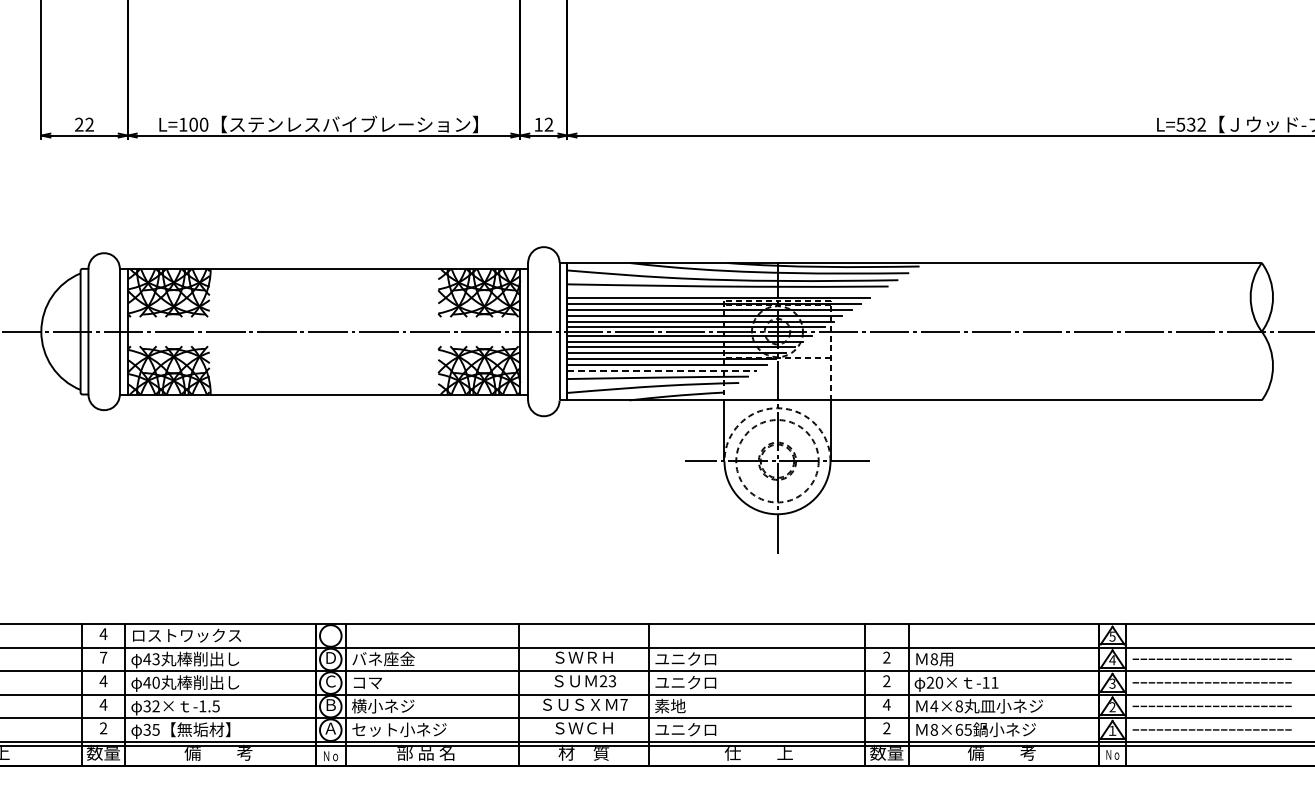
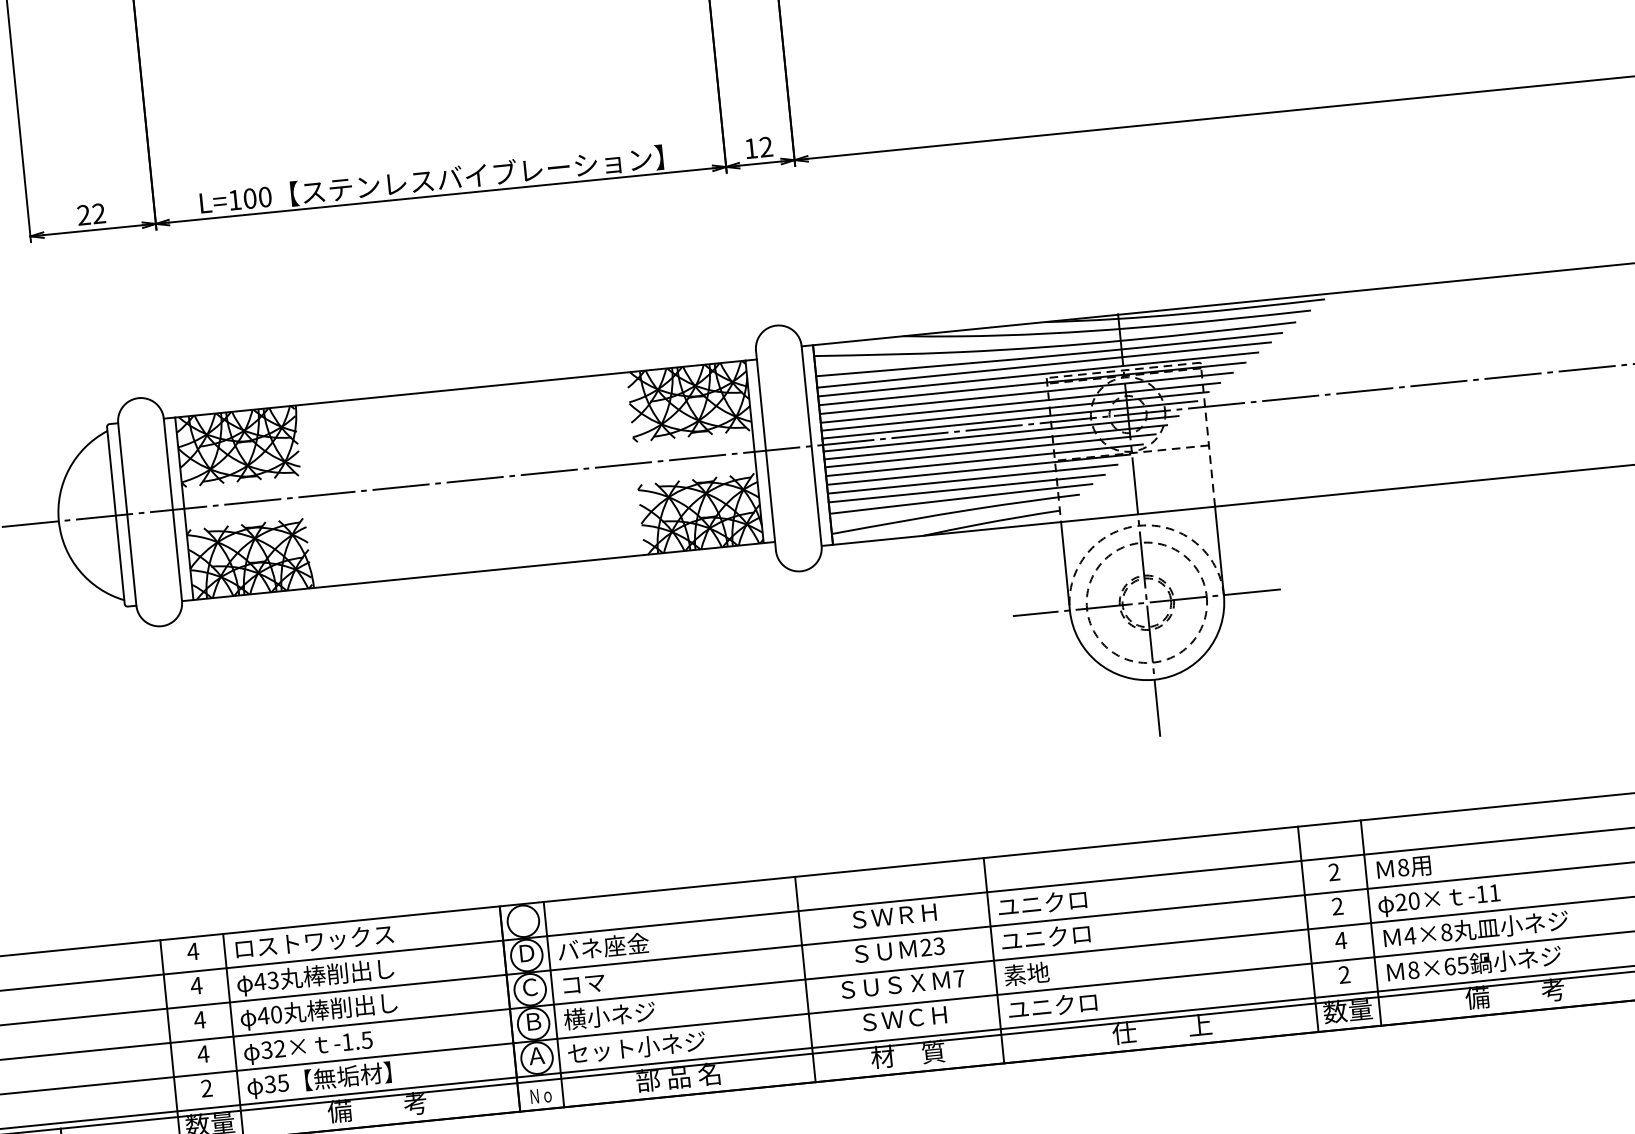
line: (723, 292) -> (1044, 365), added
line: (662, 371) -> (966, 489), dashed -> solid
text: (103, 657) -> (196, 985), 7 -> 4

